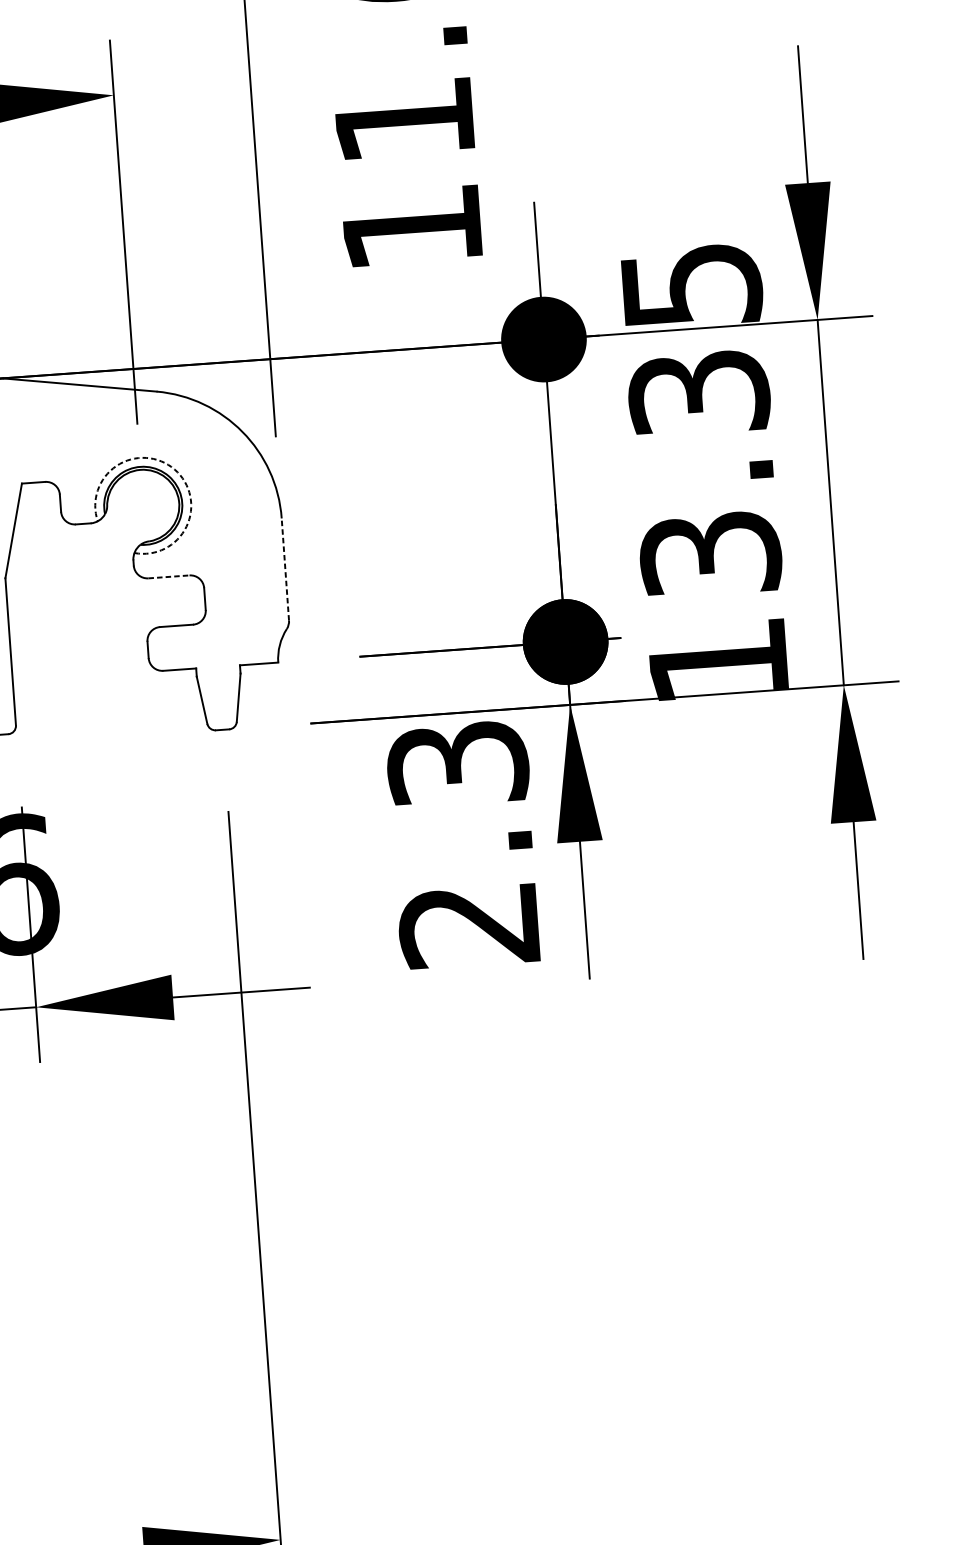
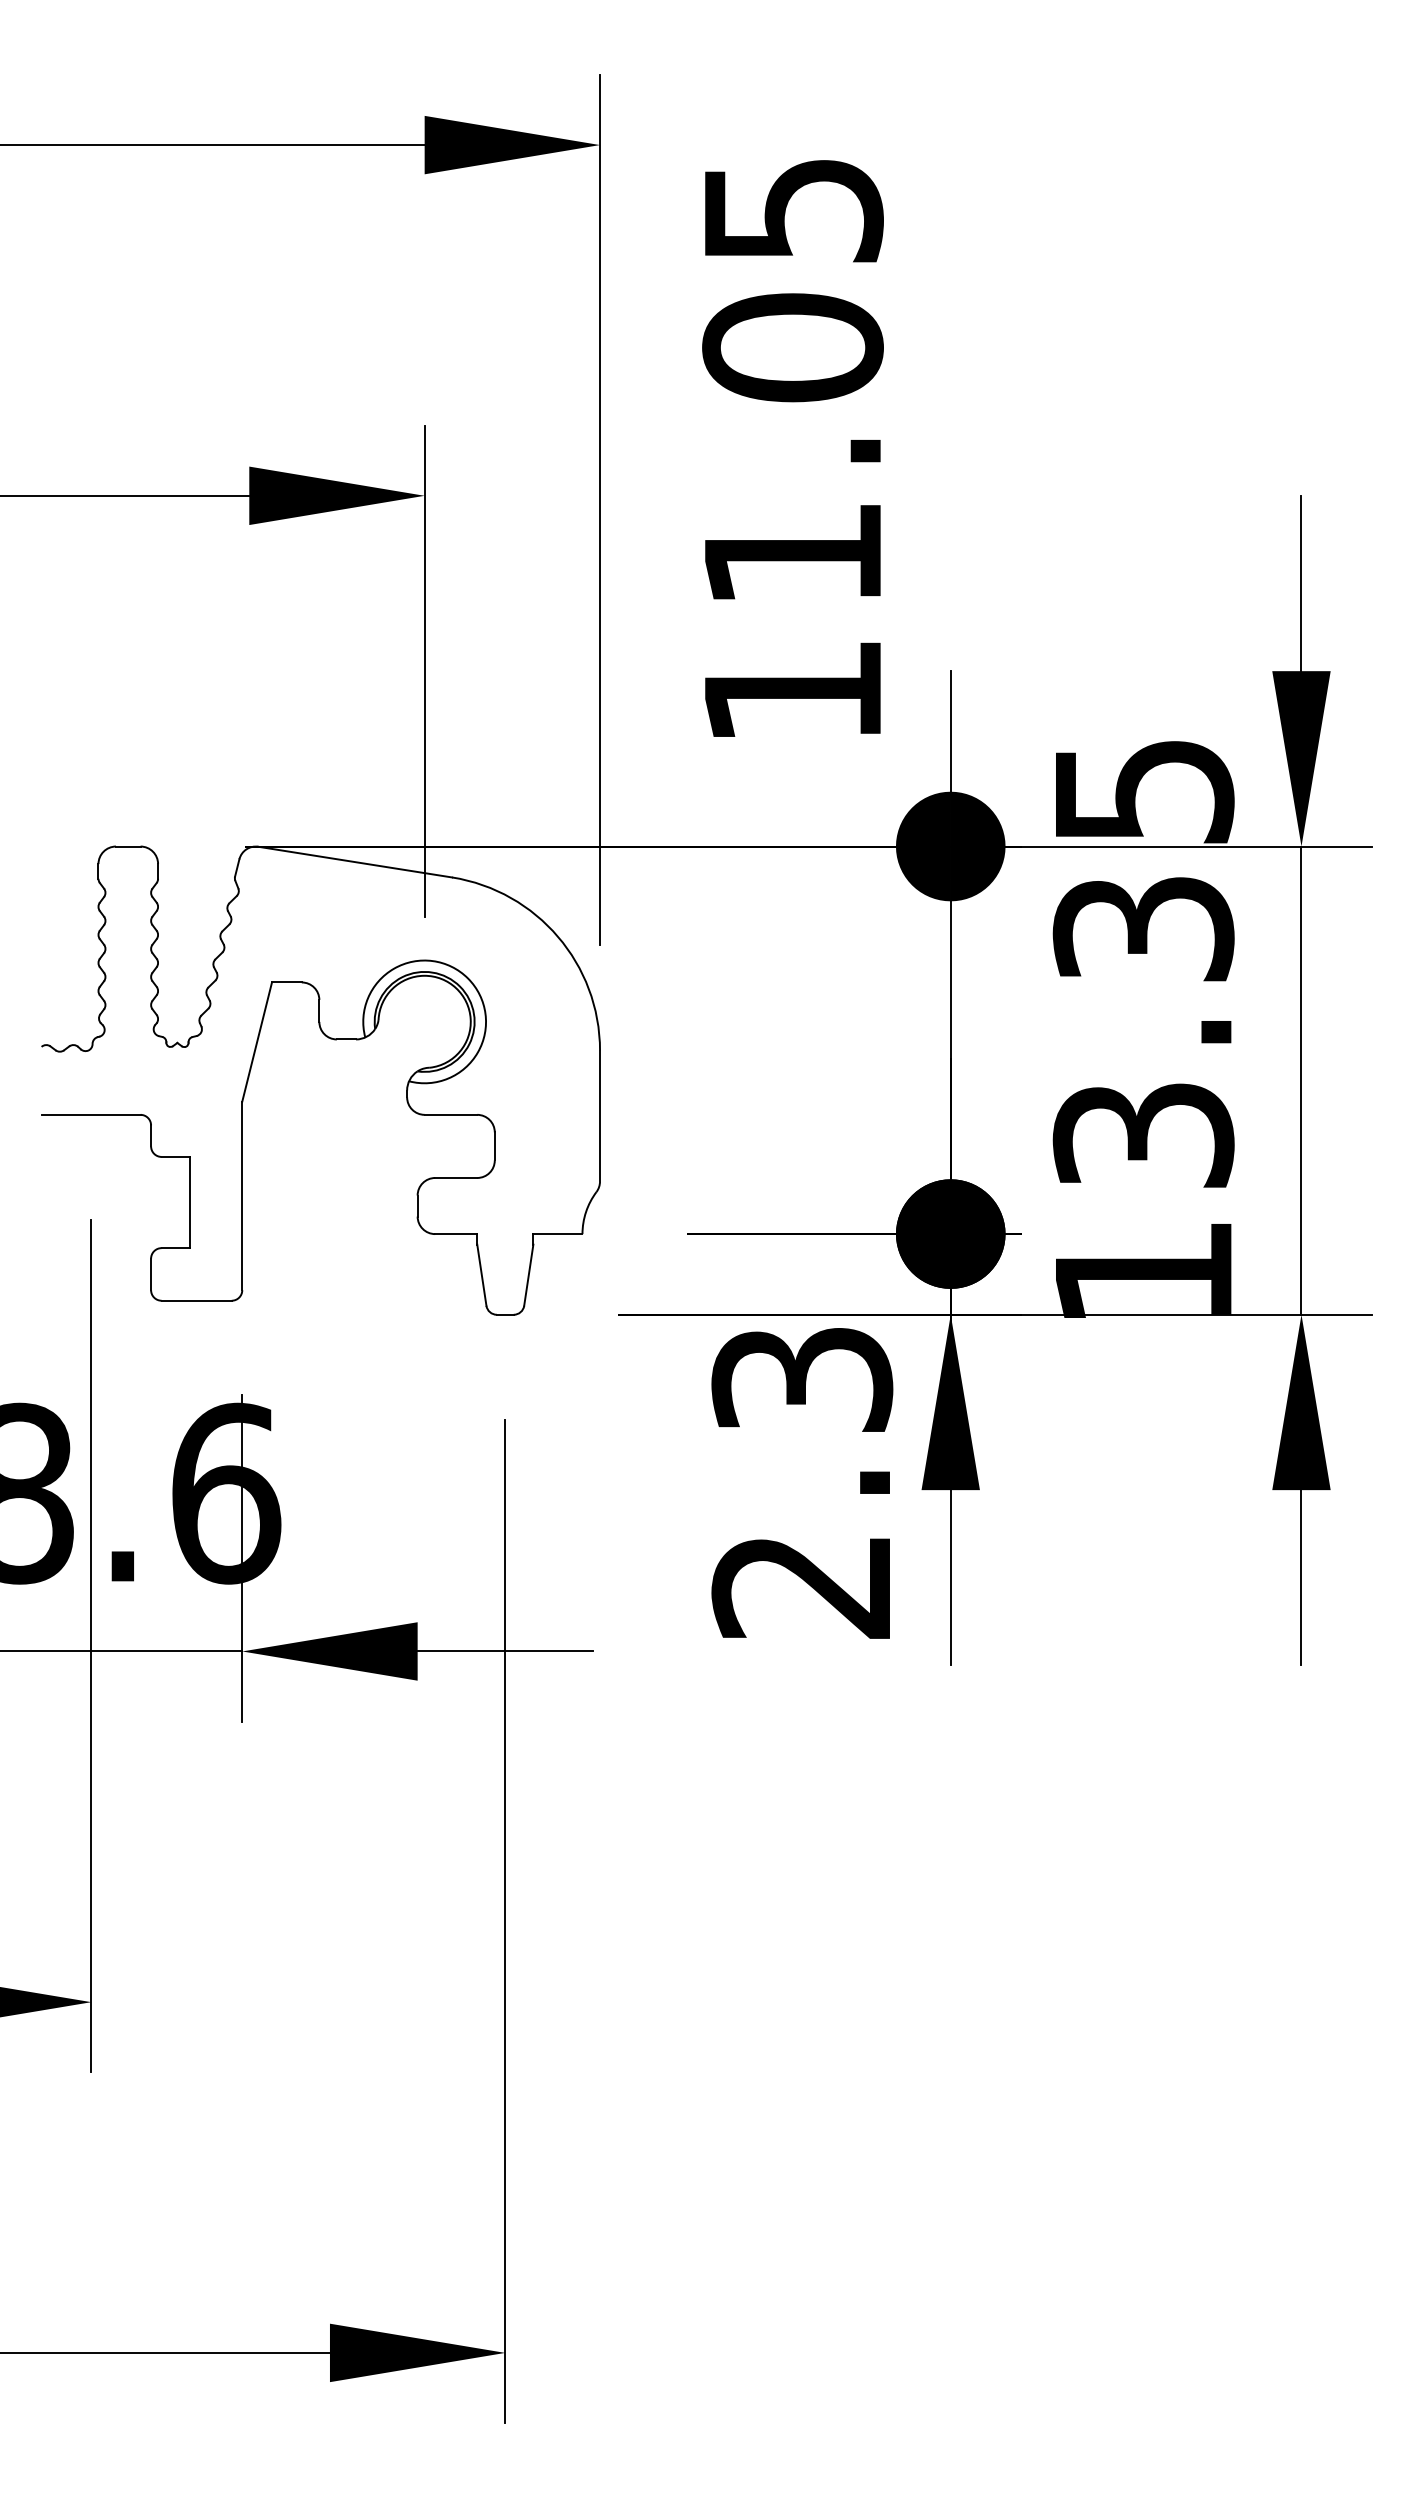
arc: (175, 469) -> (468, 978), dashed -> solid
line: (285, 569) -> (600, 1115), dashed -> solid
line: (169, 576) -> (451, 1114), dashed -> solid

